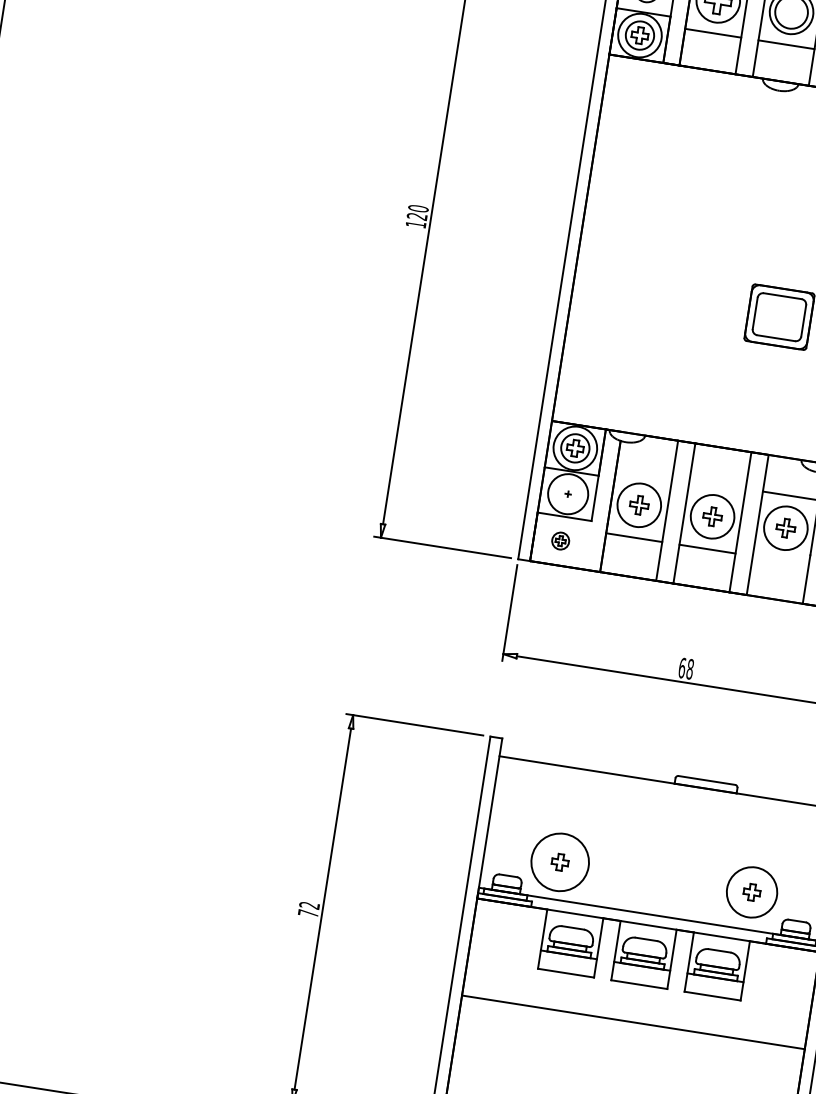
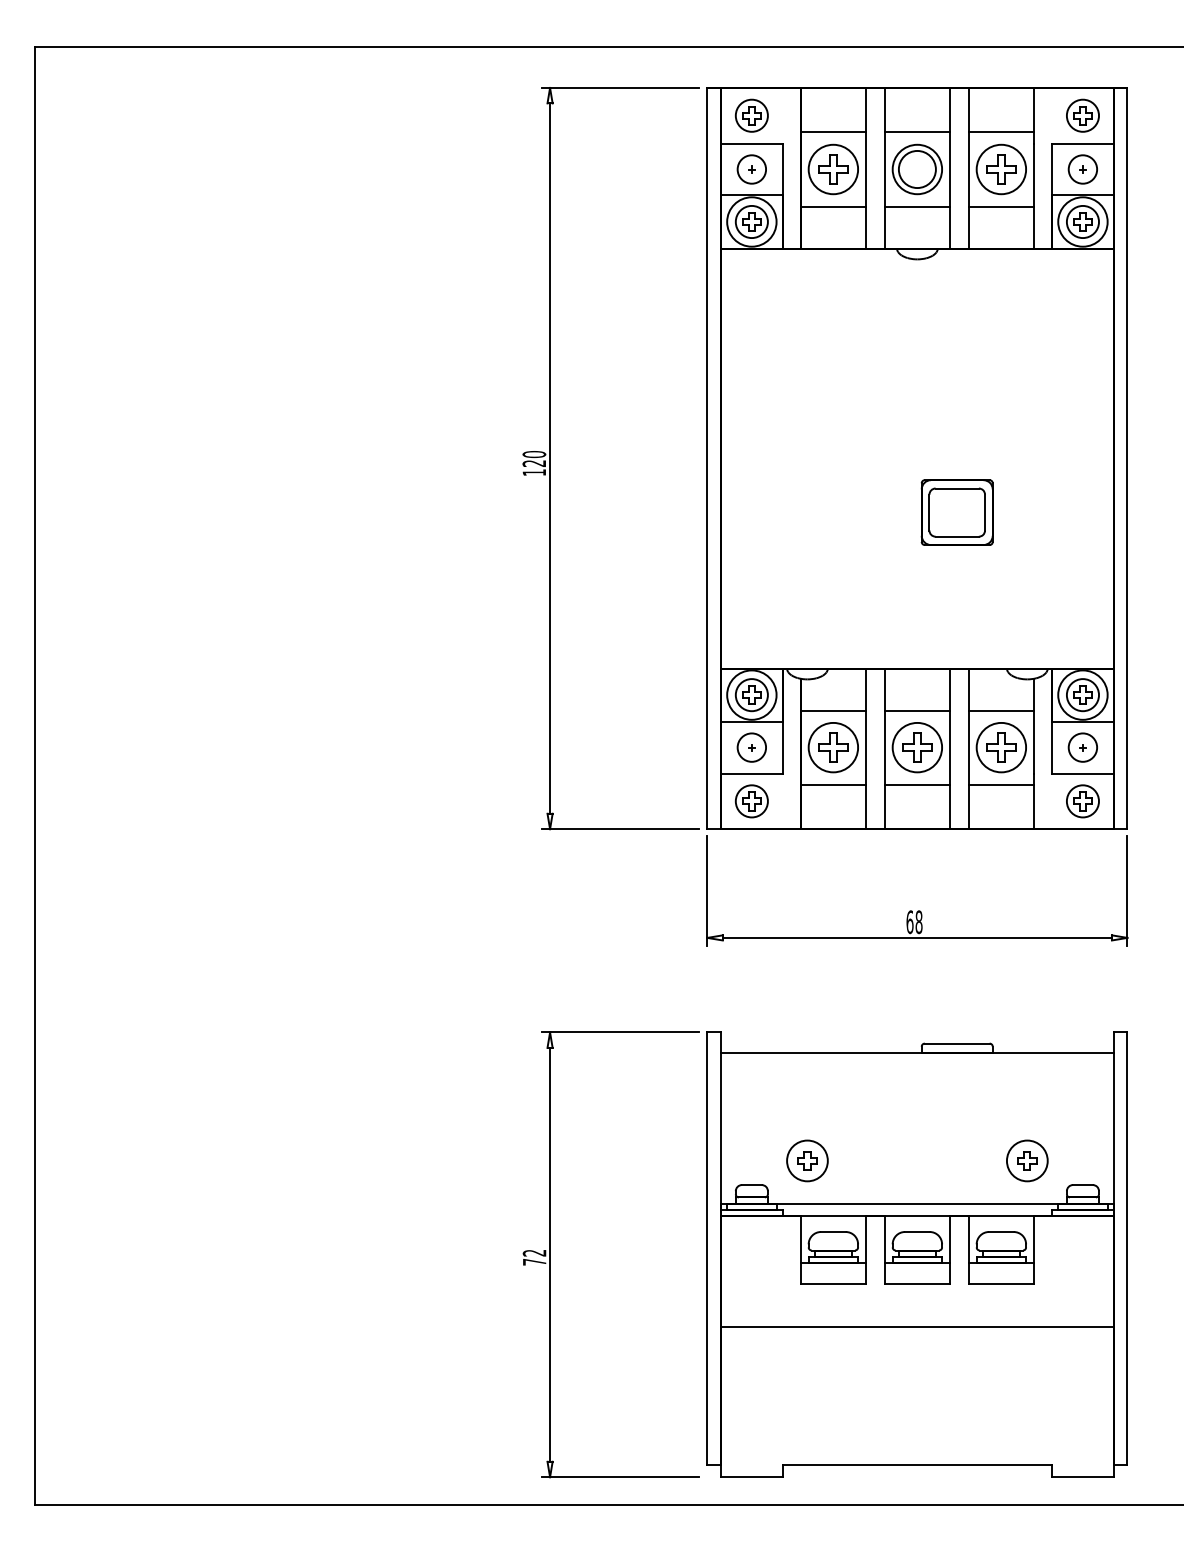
line: (644, 472) -> (833, 710), added
line: (717, 484) -> (917, 710), added
circle: (567, 494) -> (751, 747), size x0.62
part: (639, 505) -> (833, 747), size x1.43
part: (712, 516) -> (917, 747), size x1.43
part: (785, 528) -> (1001, 747), size x1.43
part: (560, 541) -> (751, 801), size x1.67
line: (780, 560) -> (1001, 784), added
circle: (560, 861) -> (807, 1160), size x0.62
circle: (751, 891) -> (1026, 1160), size x0.71

